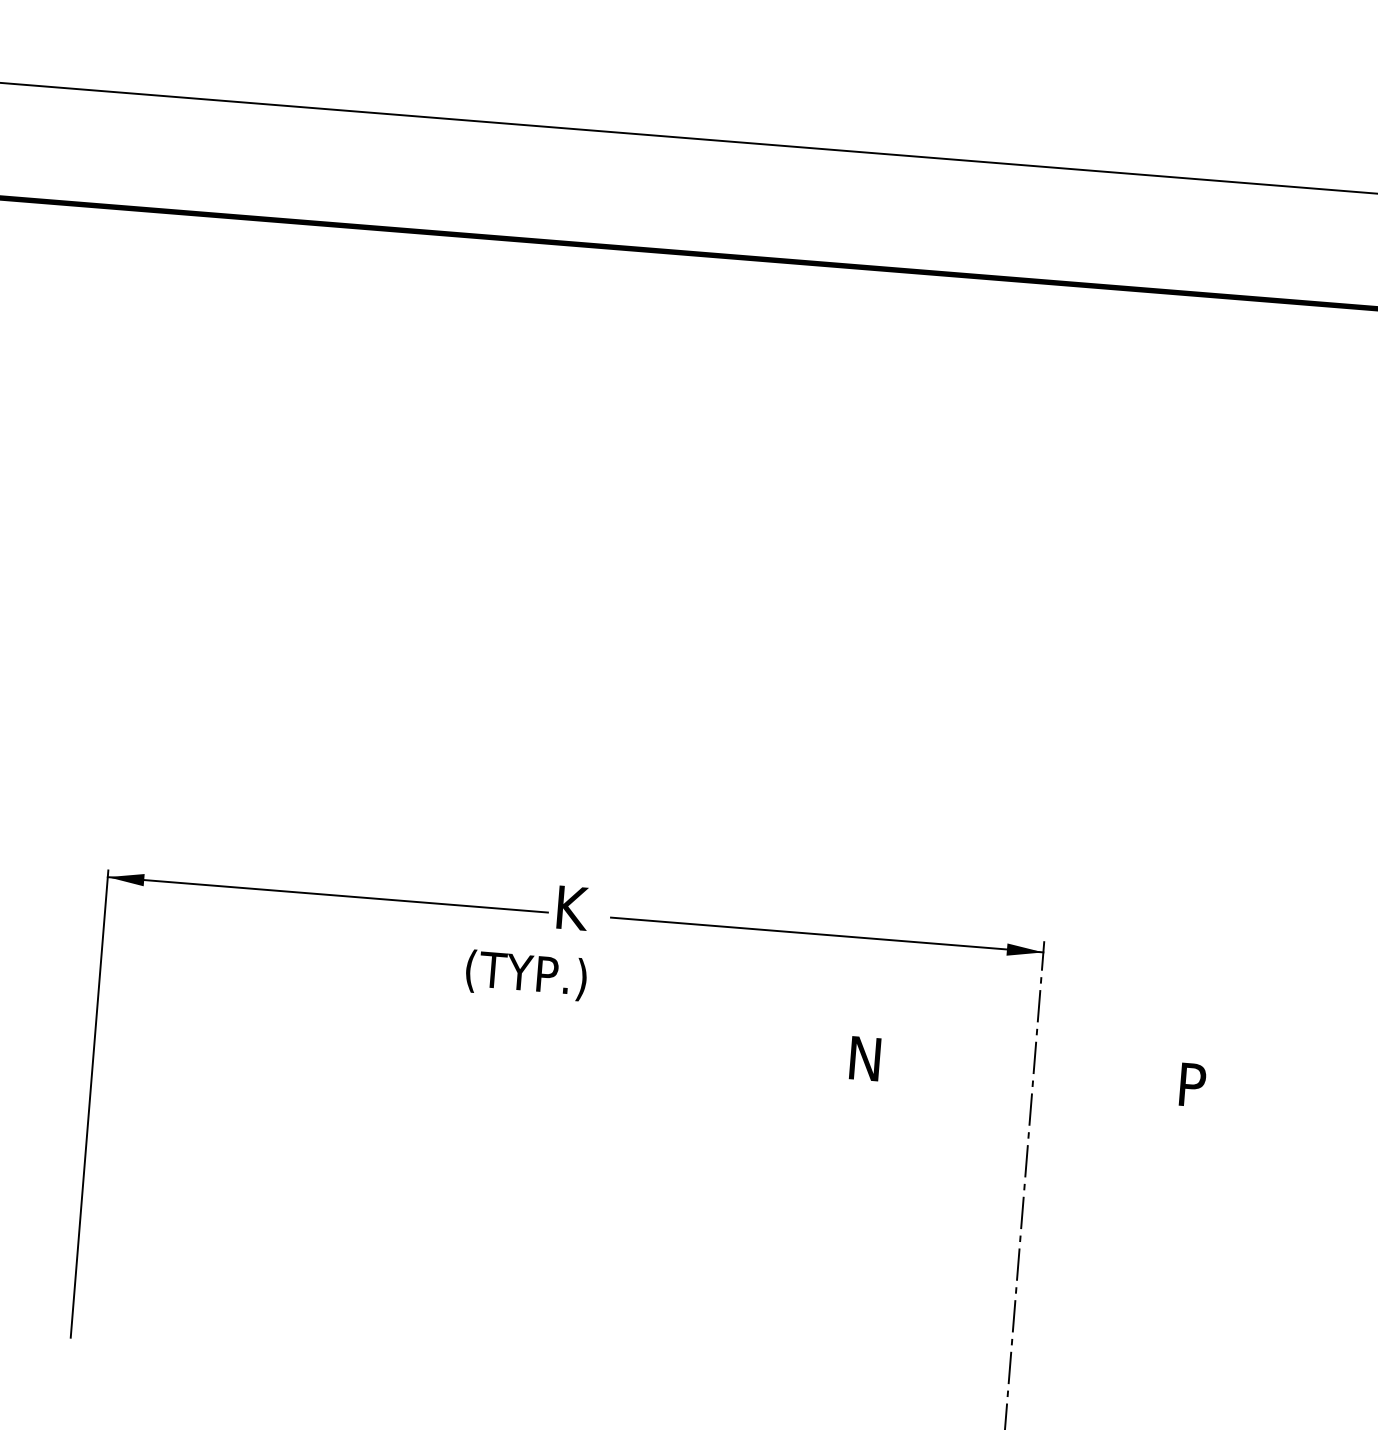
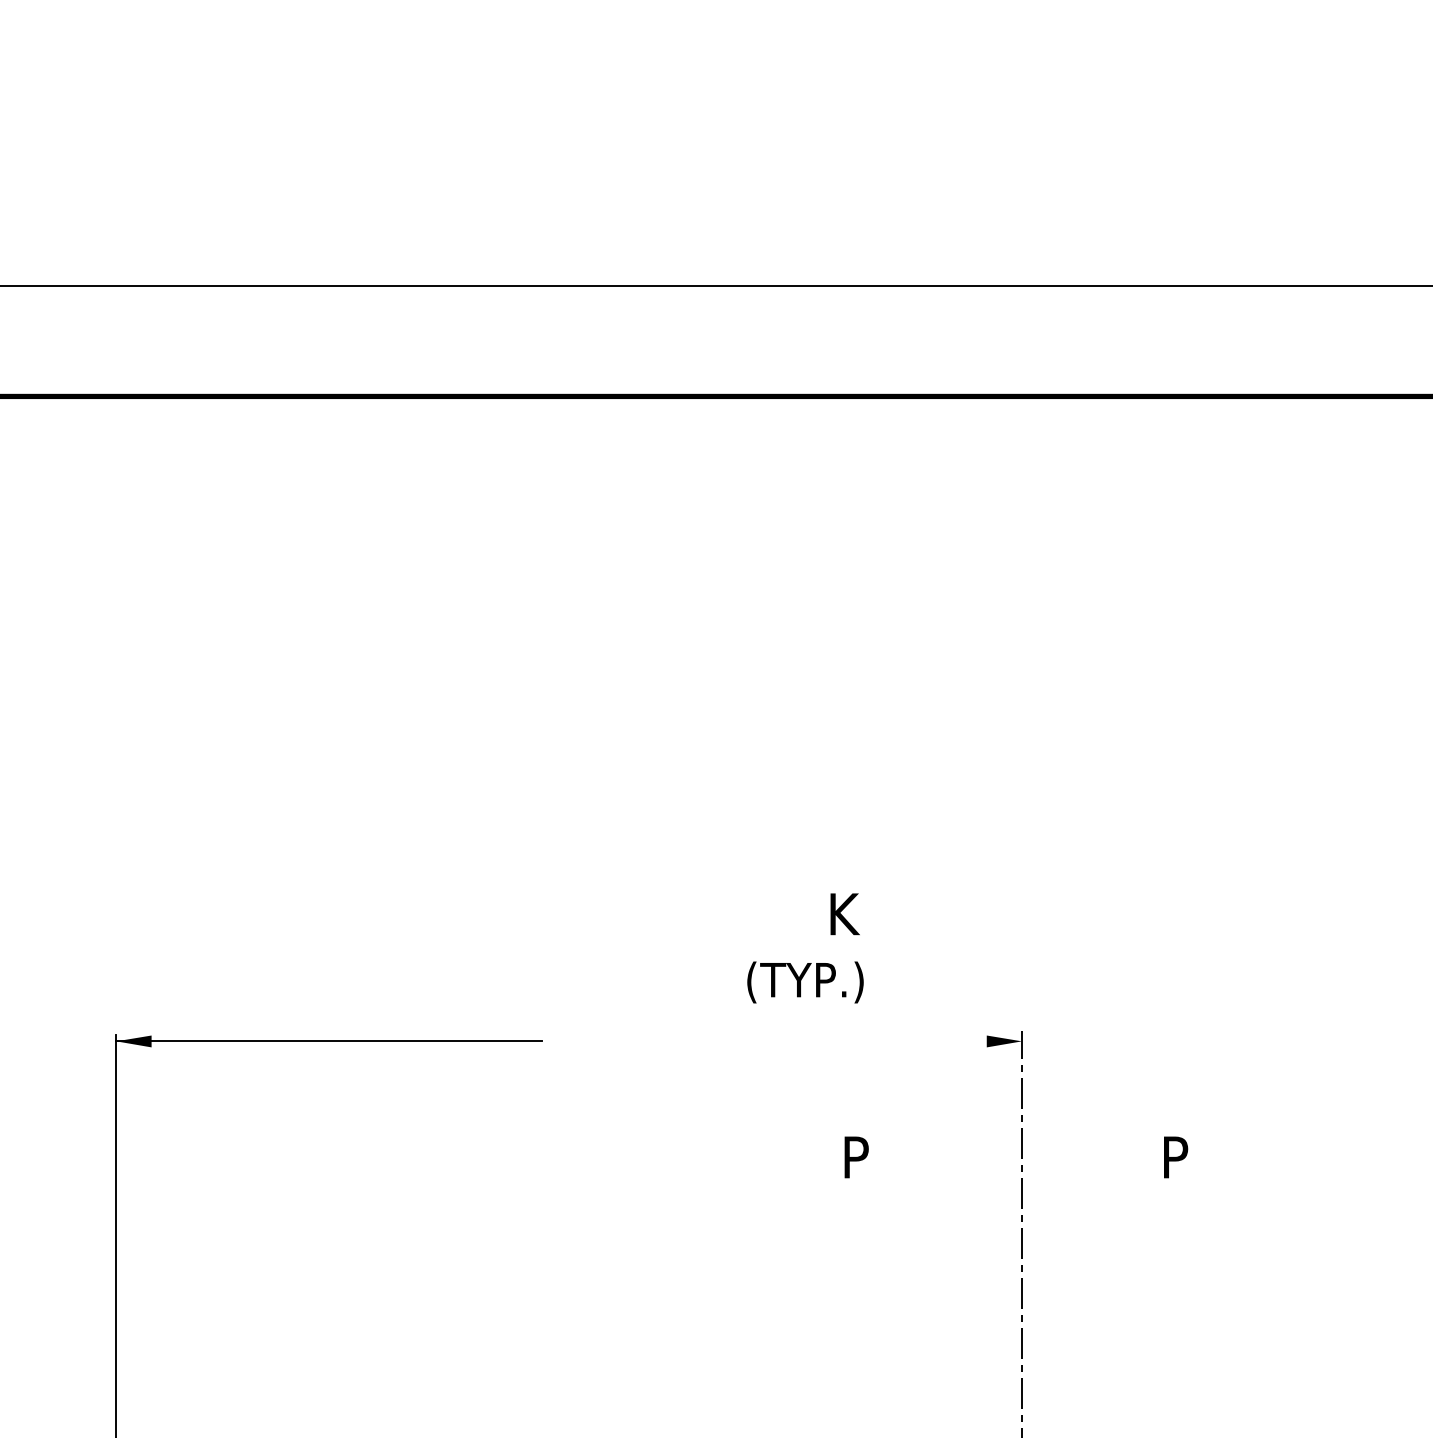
line: (826, 935) -> (812, 1041), removed
text: (529, 940) -> (805, 948), moved
text: (866, 1058) -> (860, 1157), N -> P

